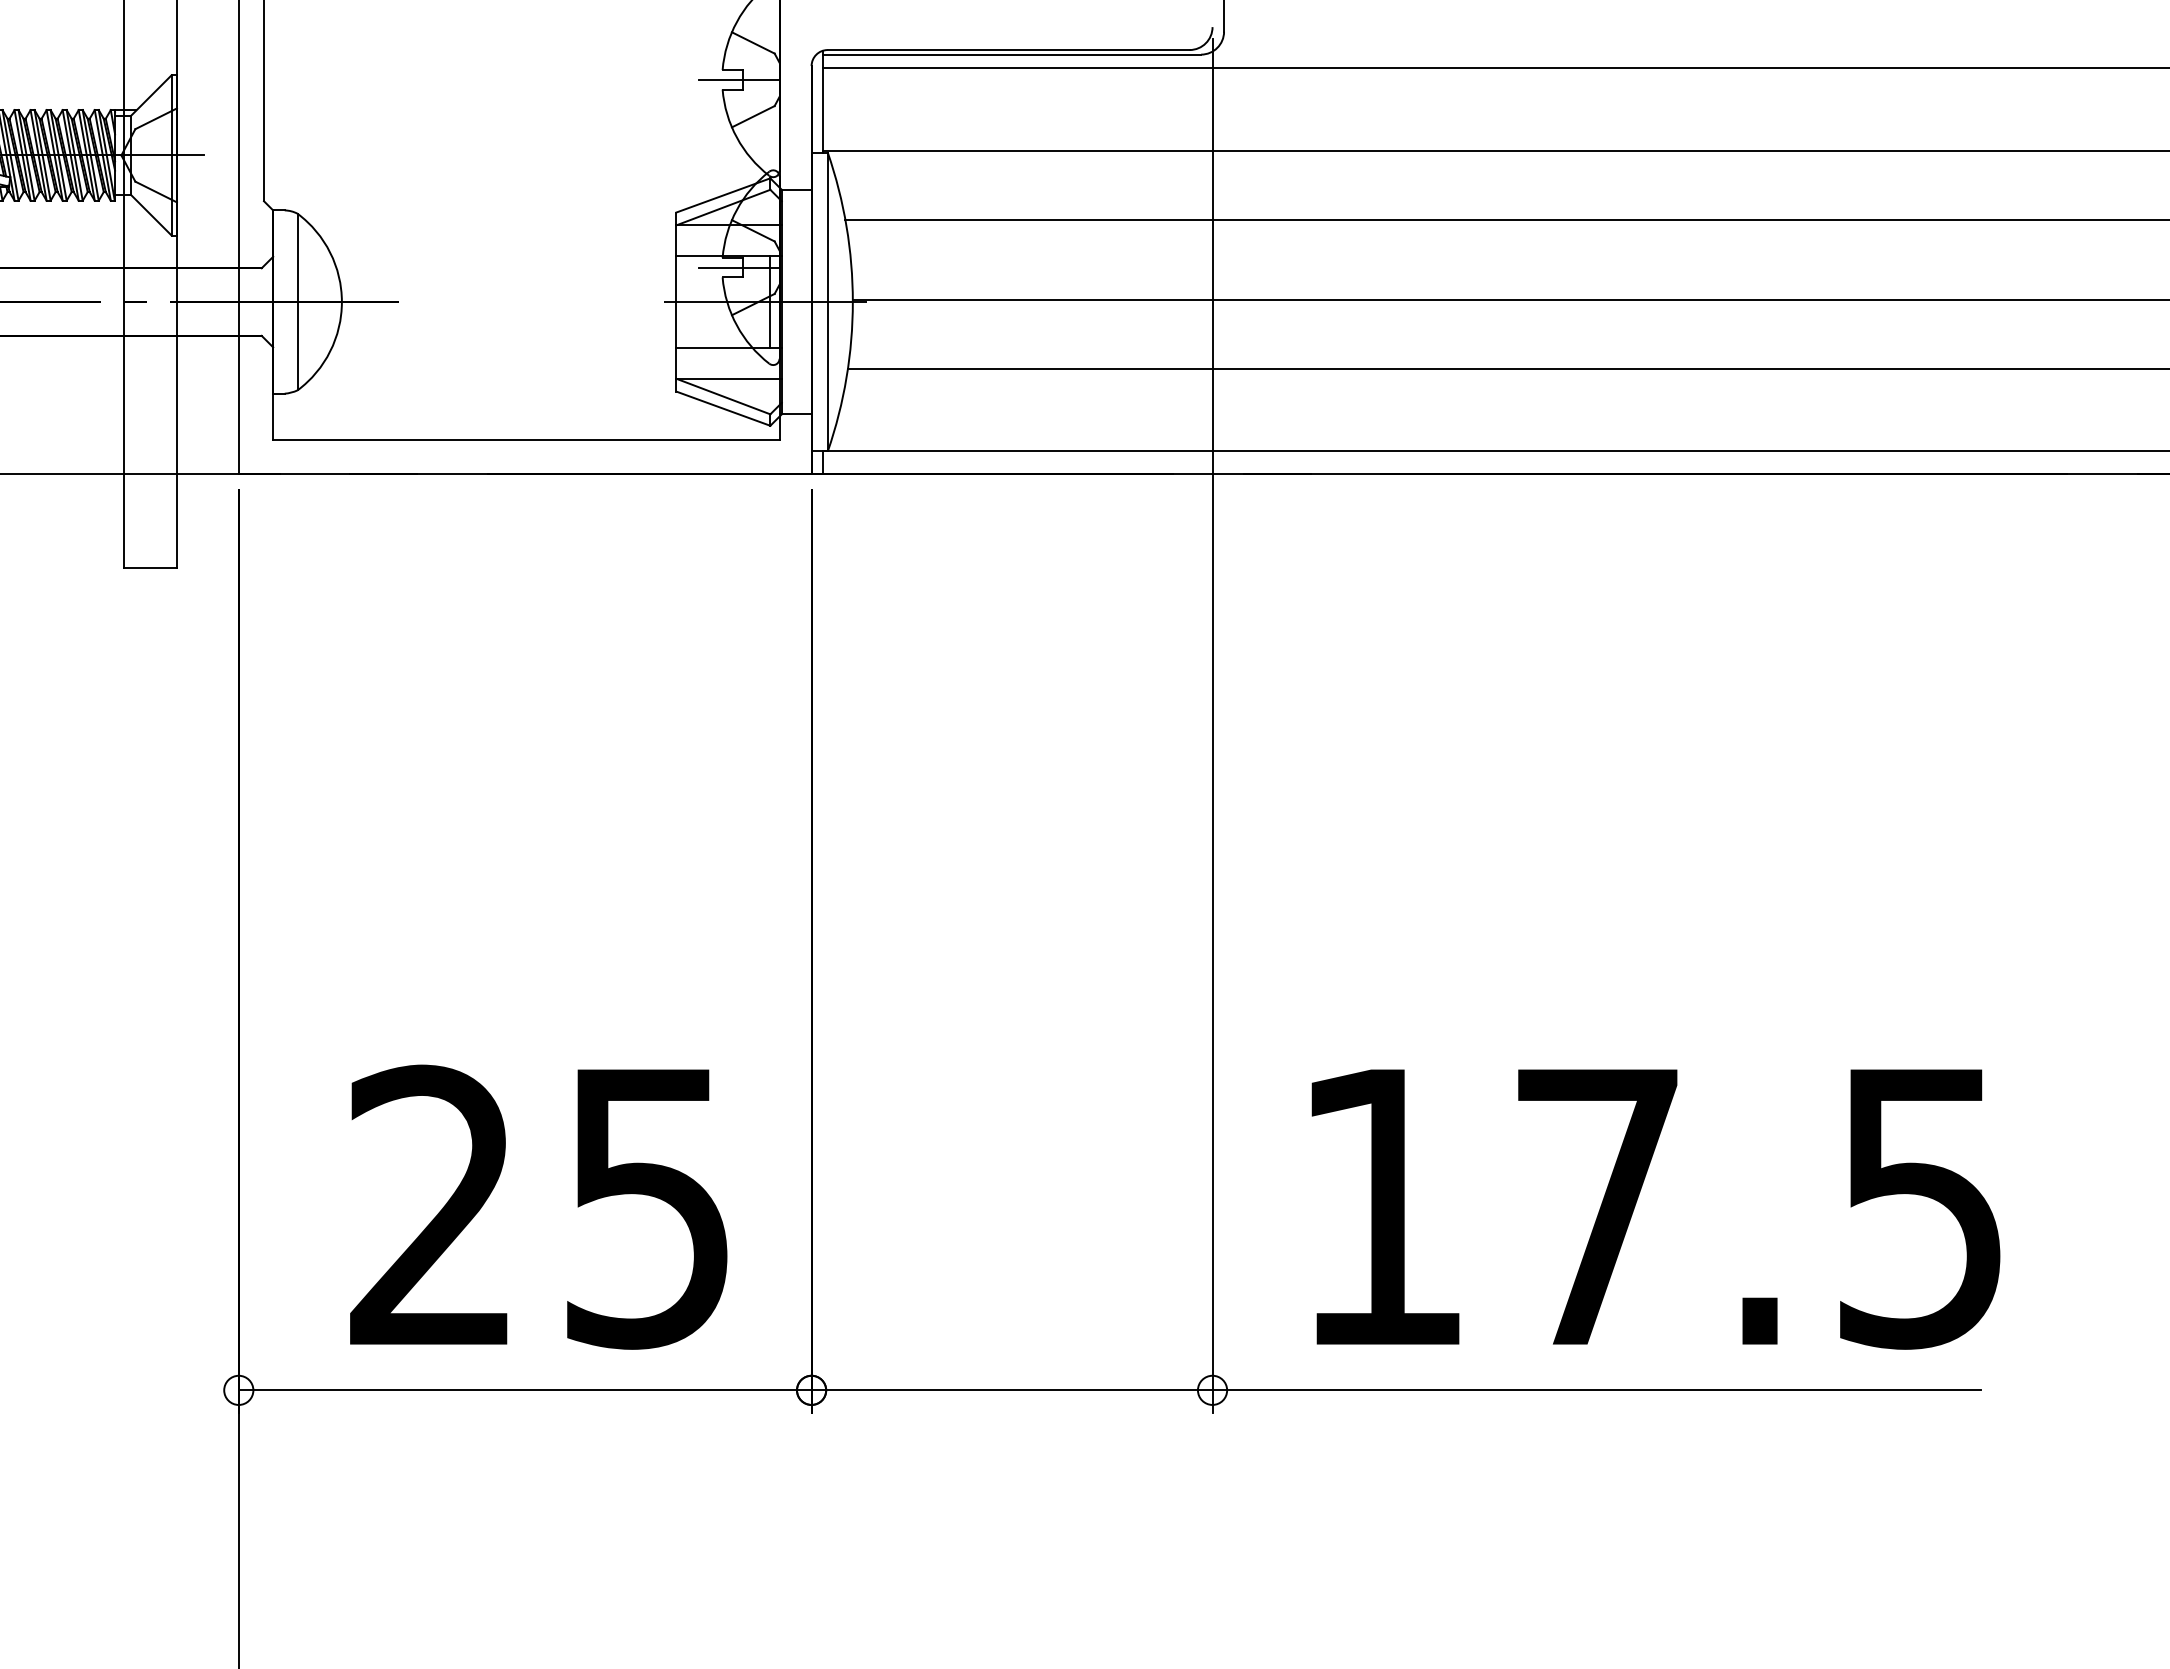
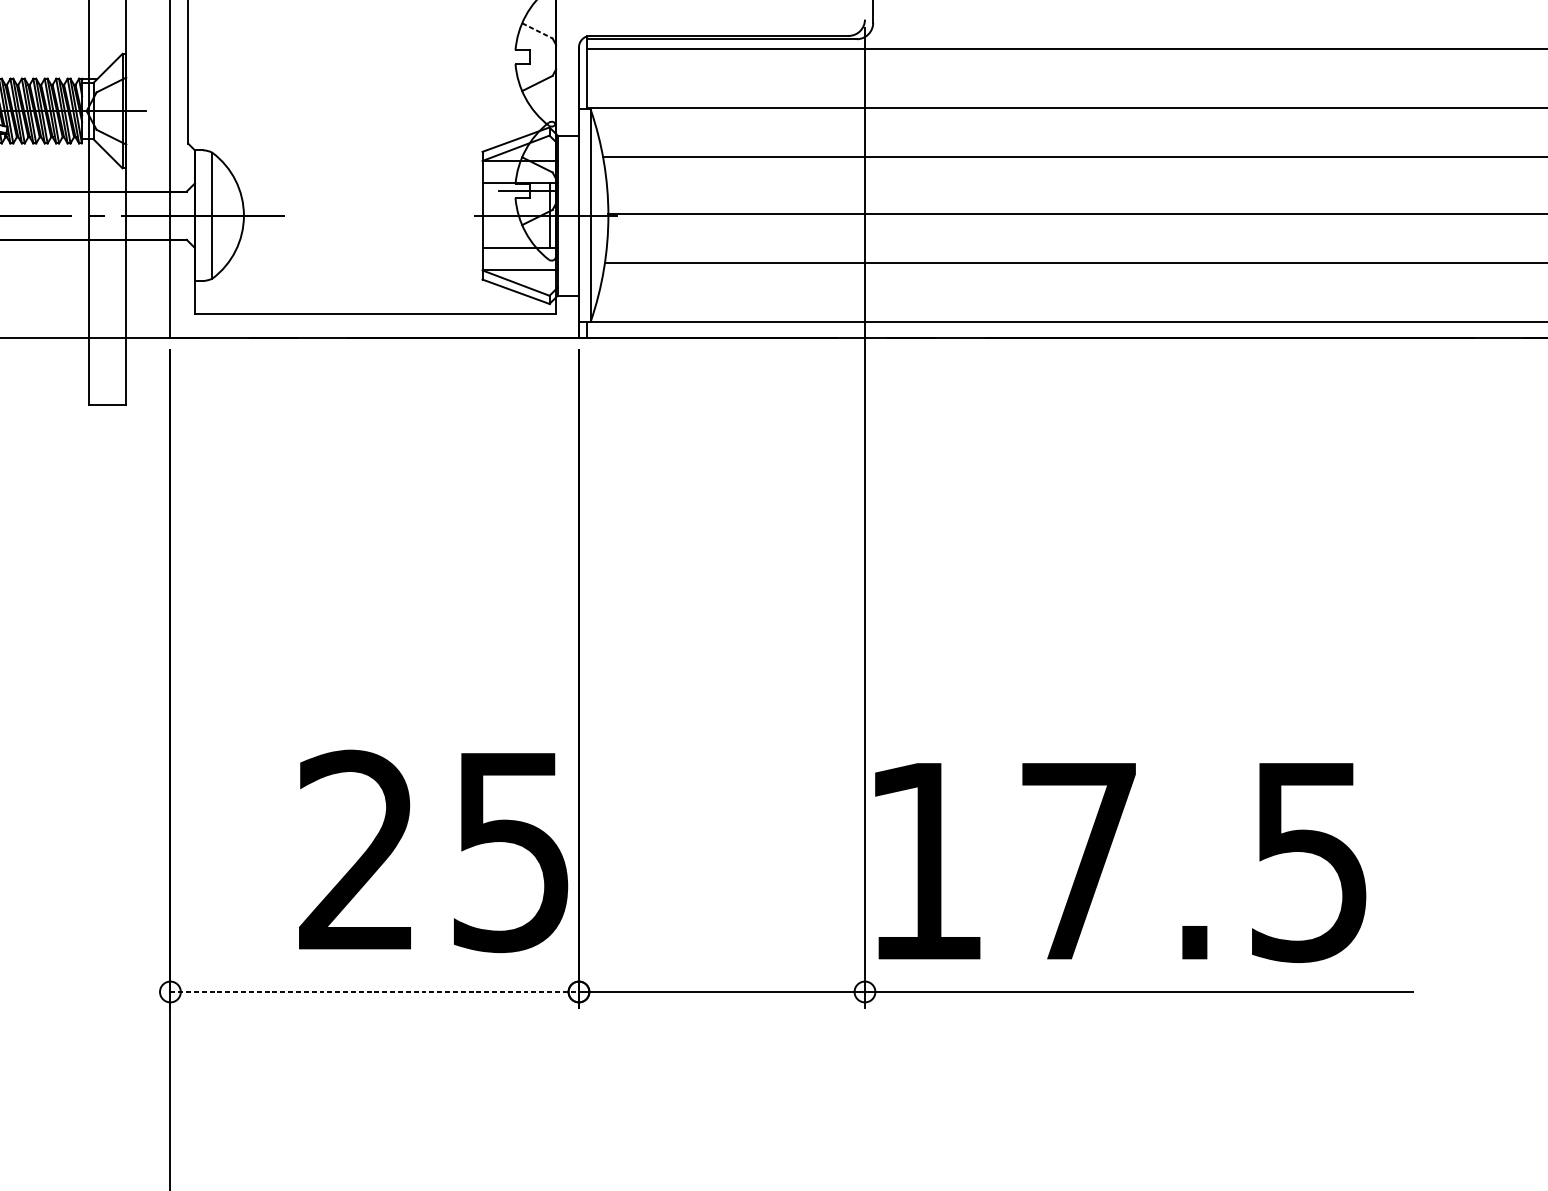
line: (753, 42) -> (537, 30), solid -> dashed
line: (739, 79) -> (527, 56), removed
text: (538, 1206) -> (433, 850), moved
text: (1655, 1209) -> (1120, 862), moved
line: (525, 1390) -> (374, 992), solid -> dashed

